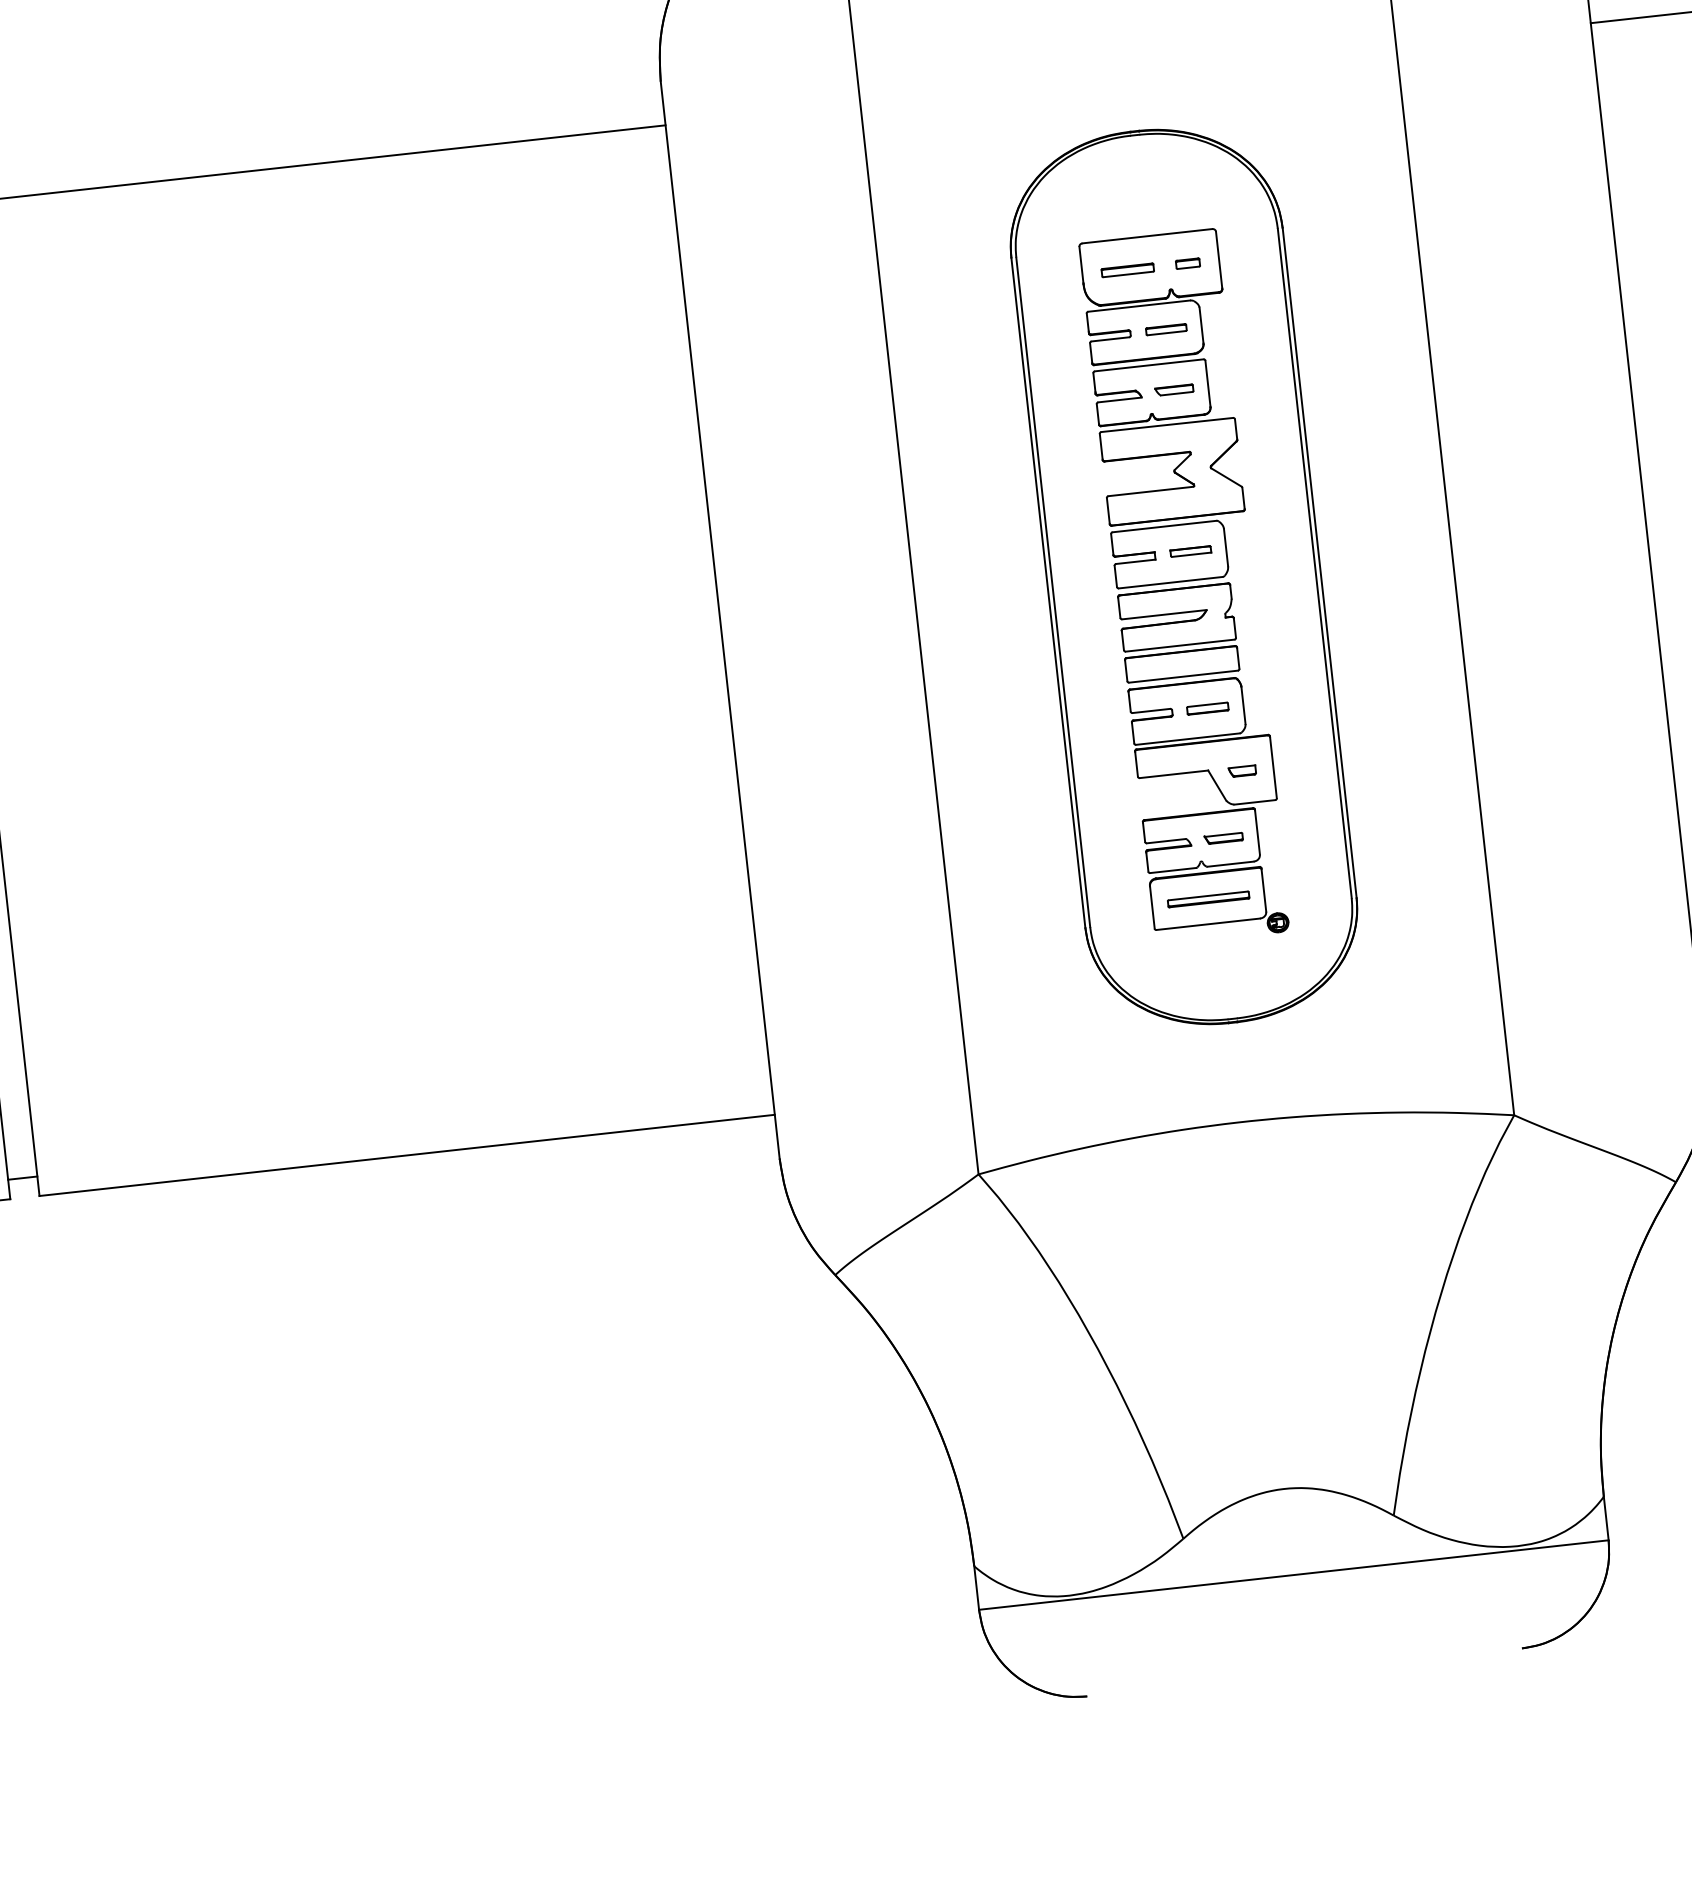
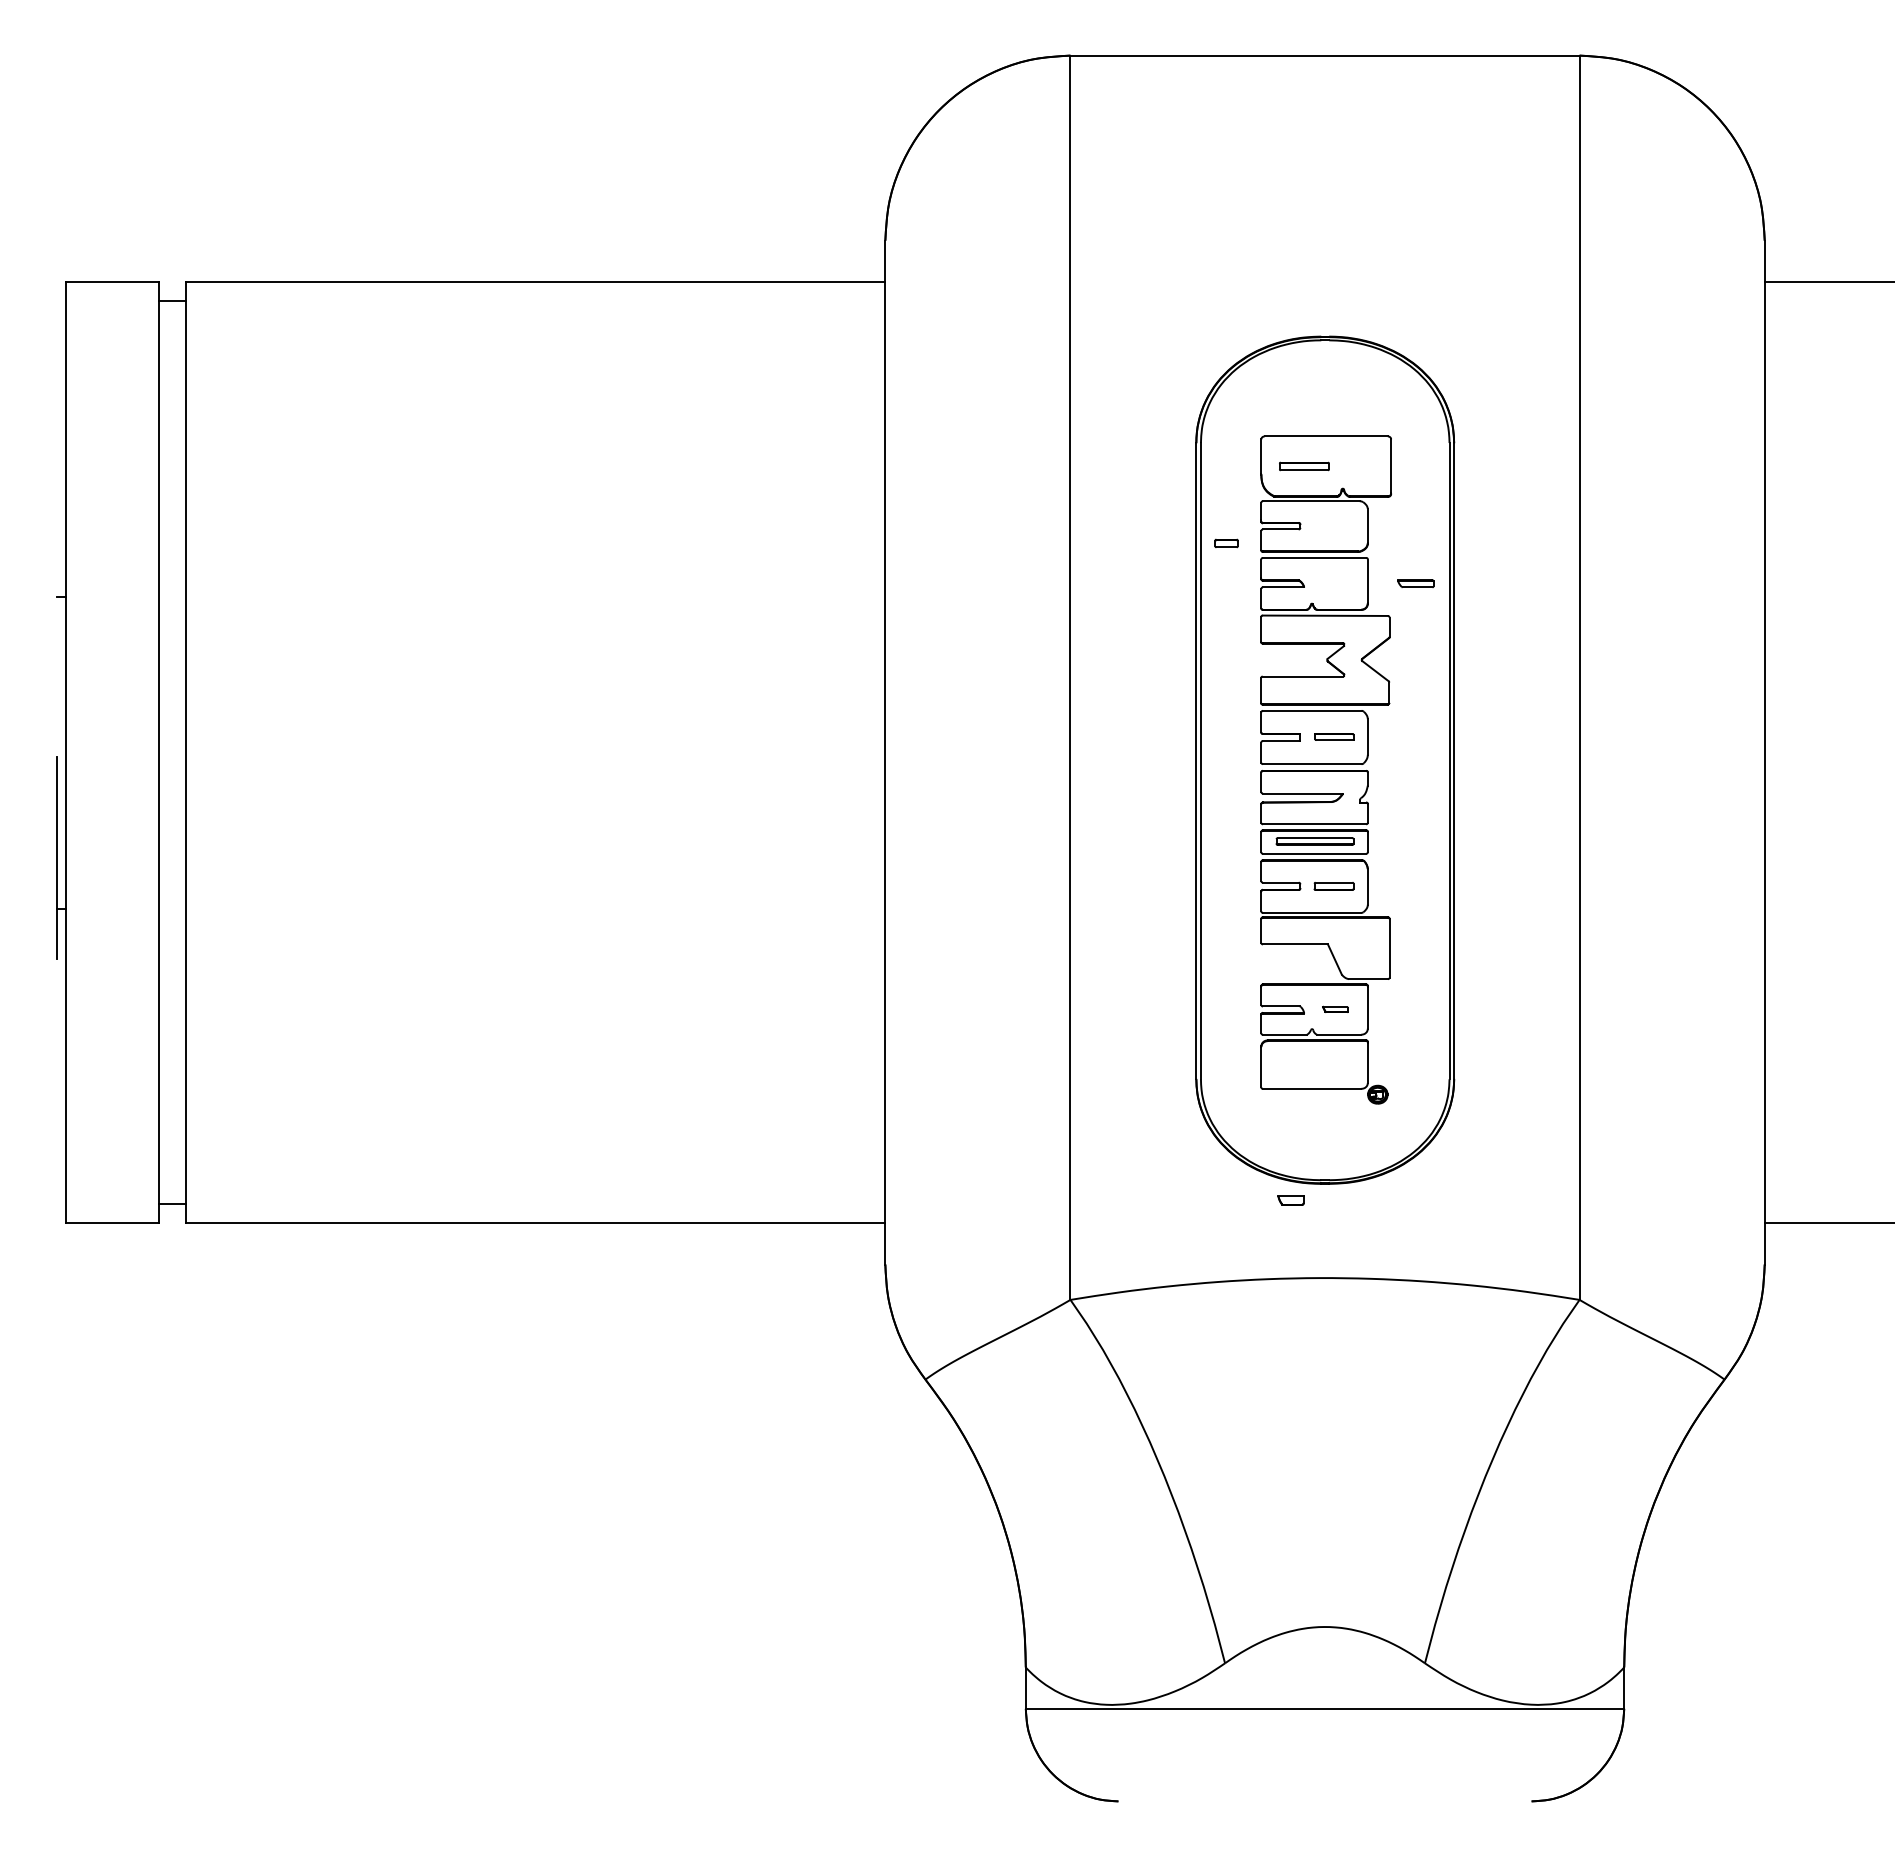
part: (1187, 263) -> (1226, 543), moved
part: (1166, 330) -> (1334, 526), removed
part: (1174, 389) -> (1415, 583), moved
part: (1241, 771) -> (1290, 1200), moved
part: (1223, 838) -> (1335, 1009), size x0.7
part: (1208, 899) -> (1314, 841), moved

